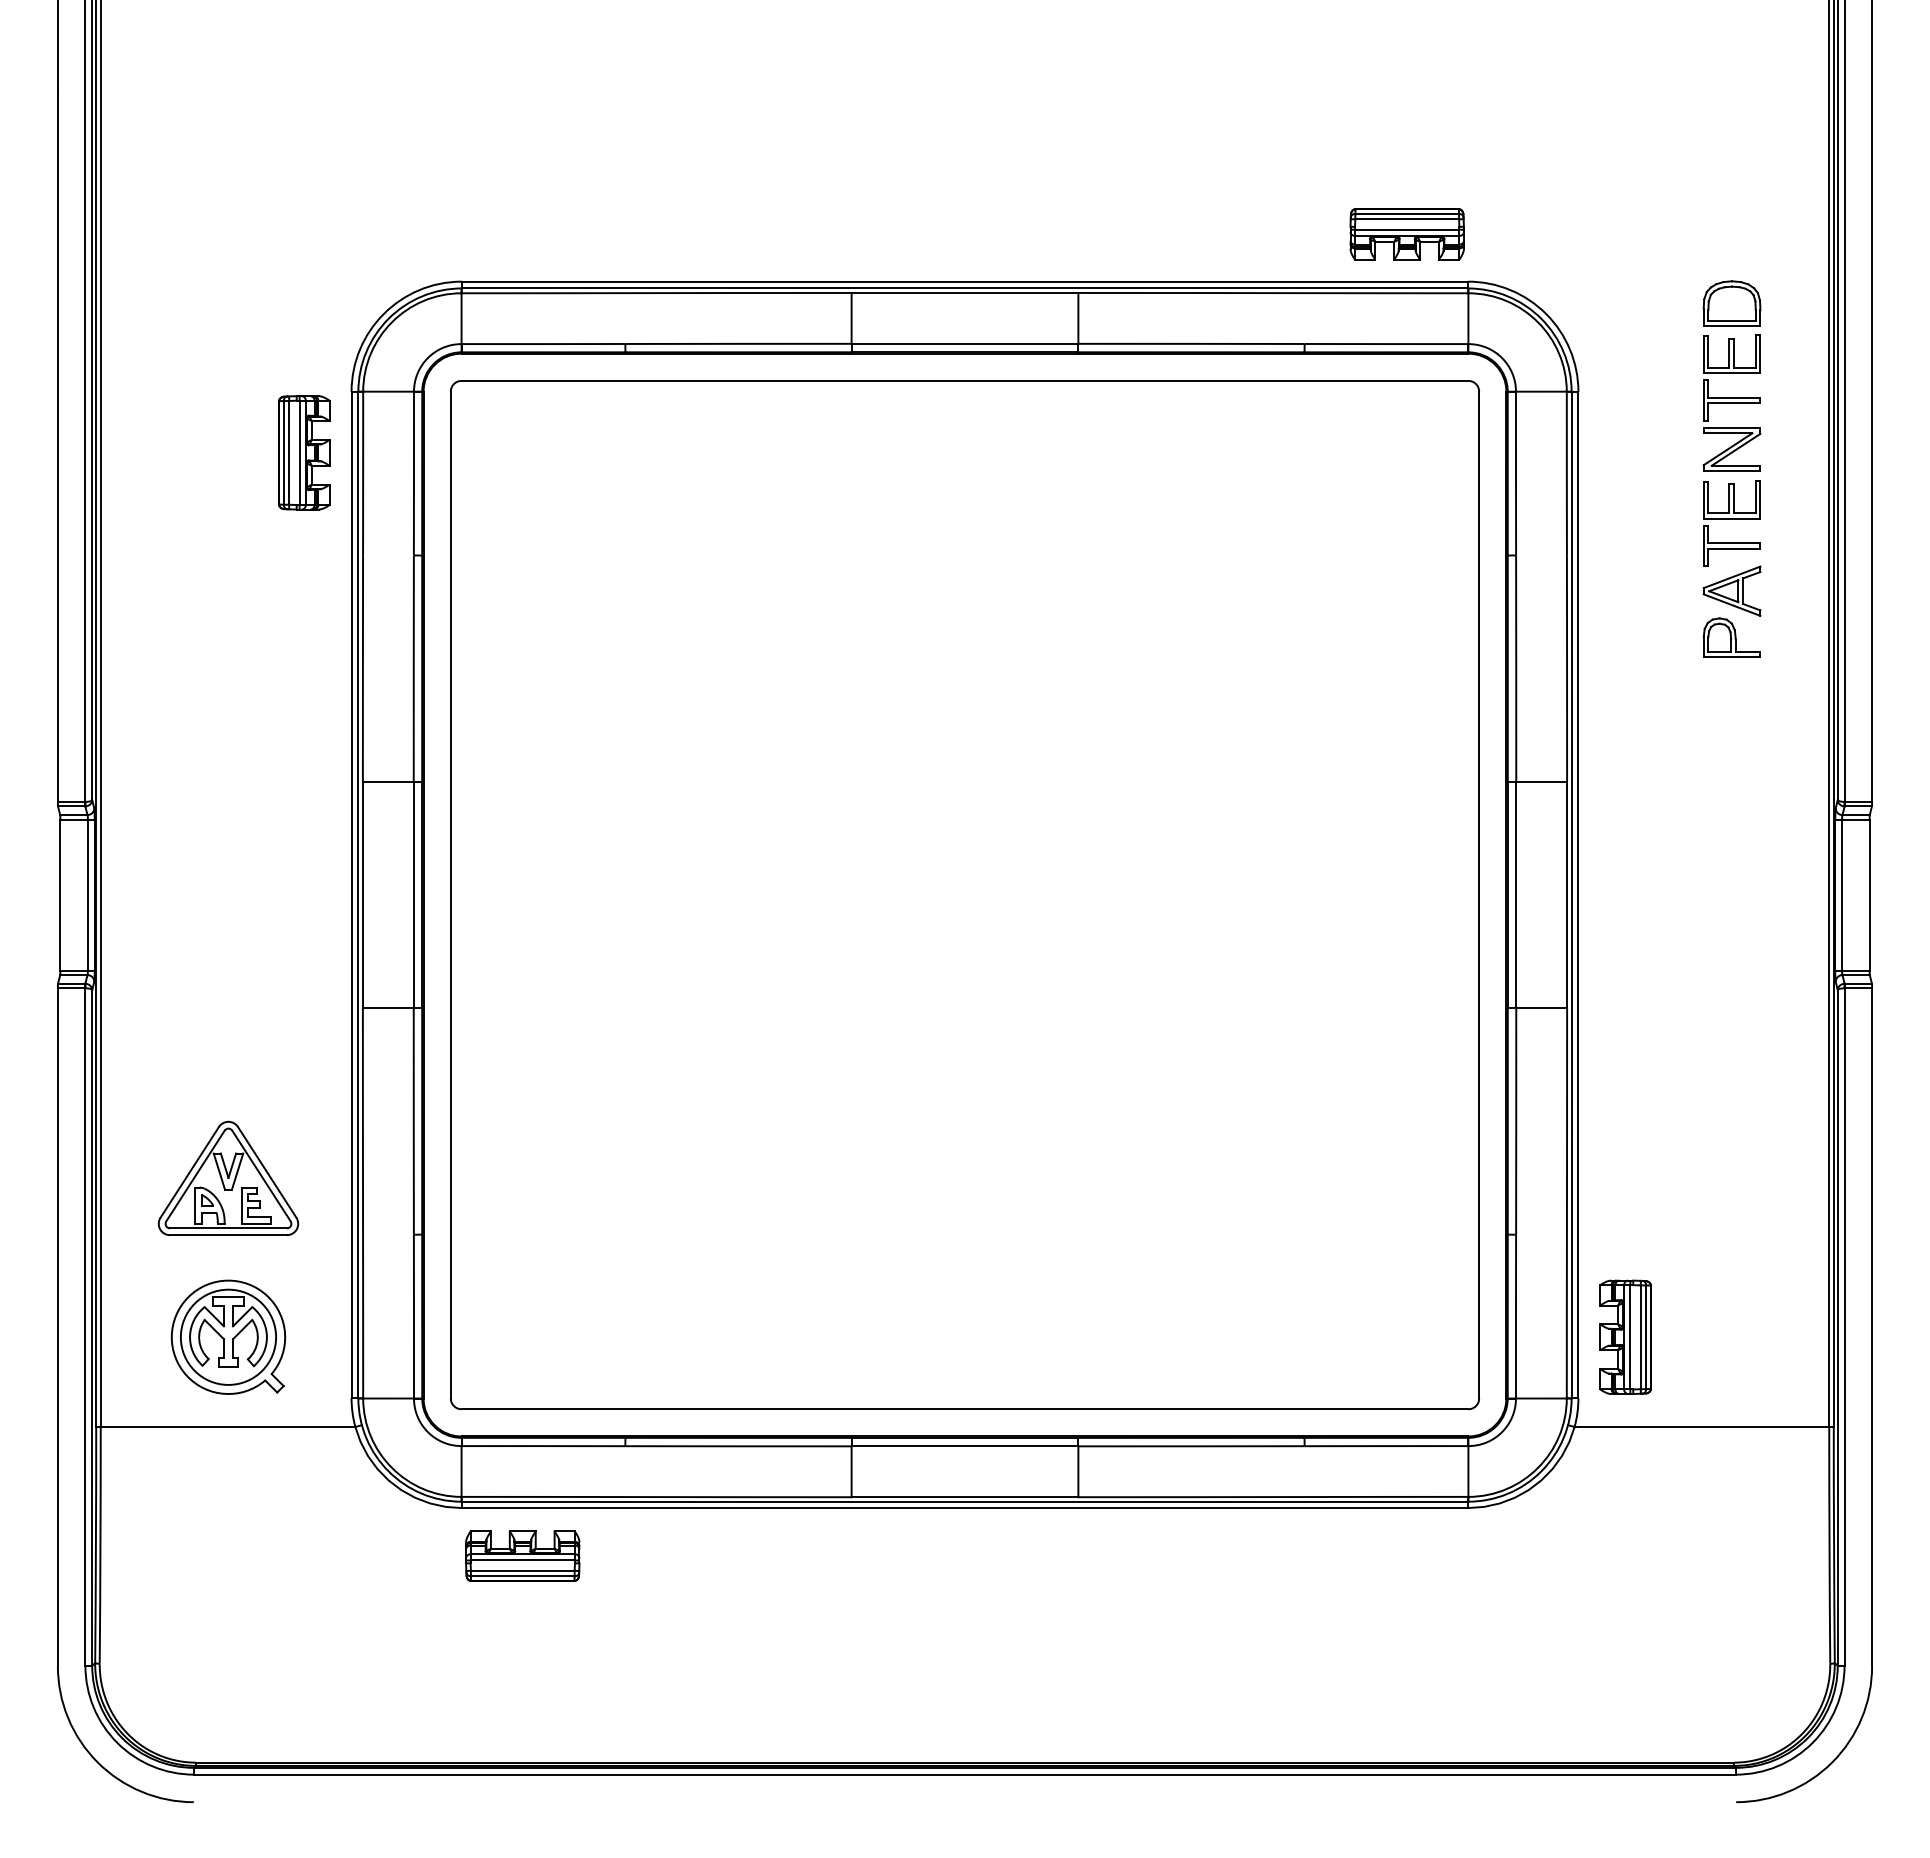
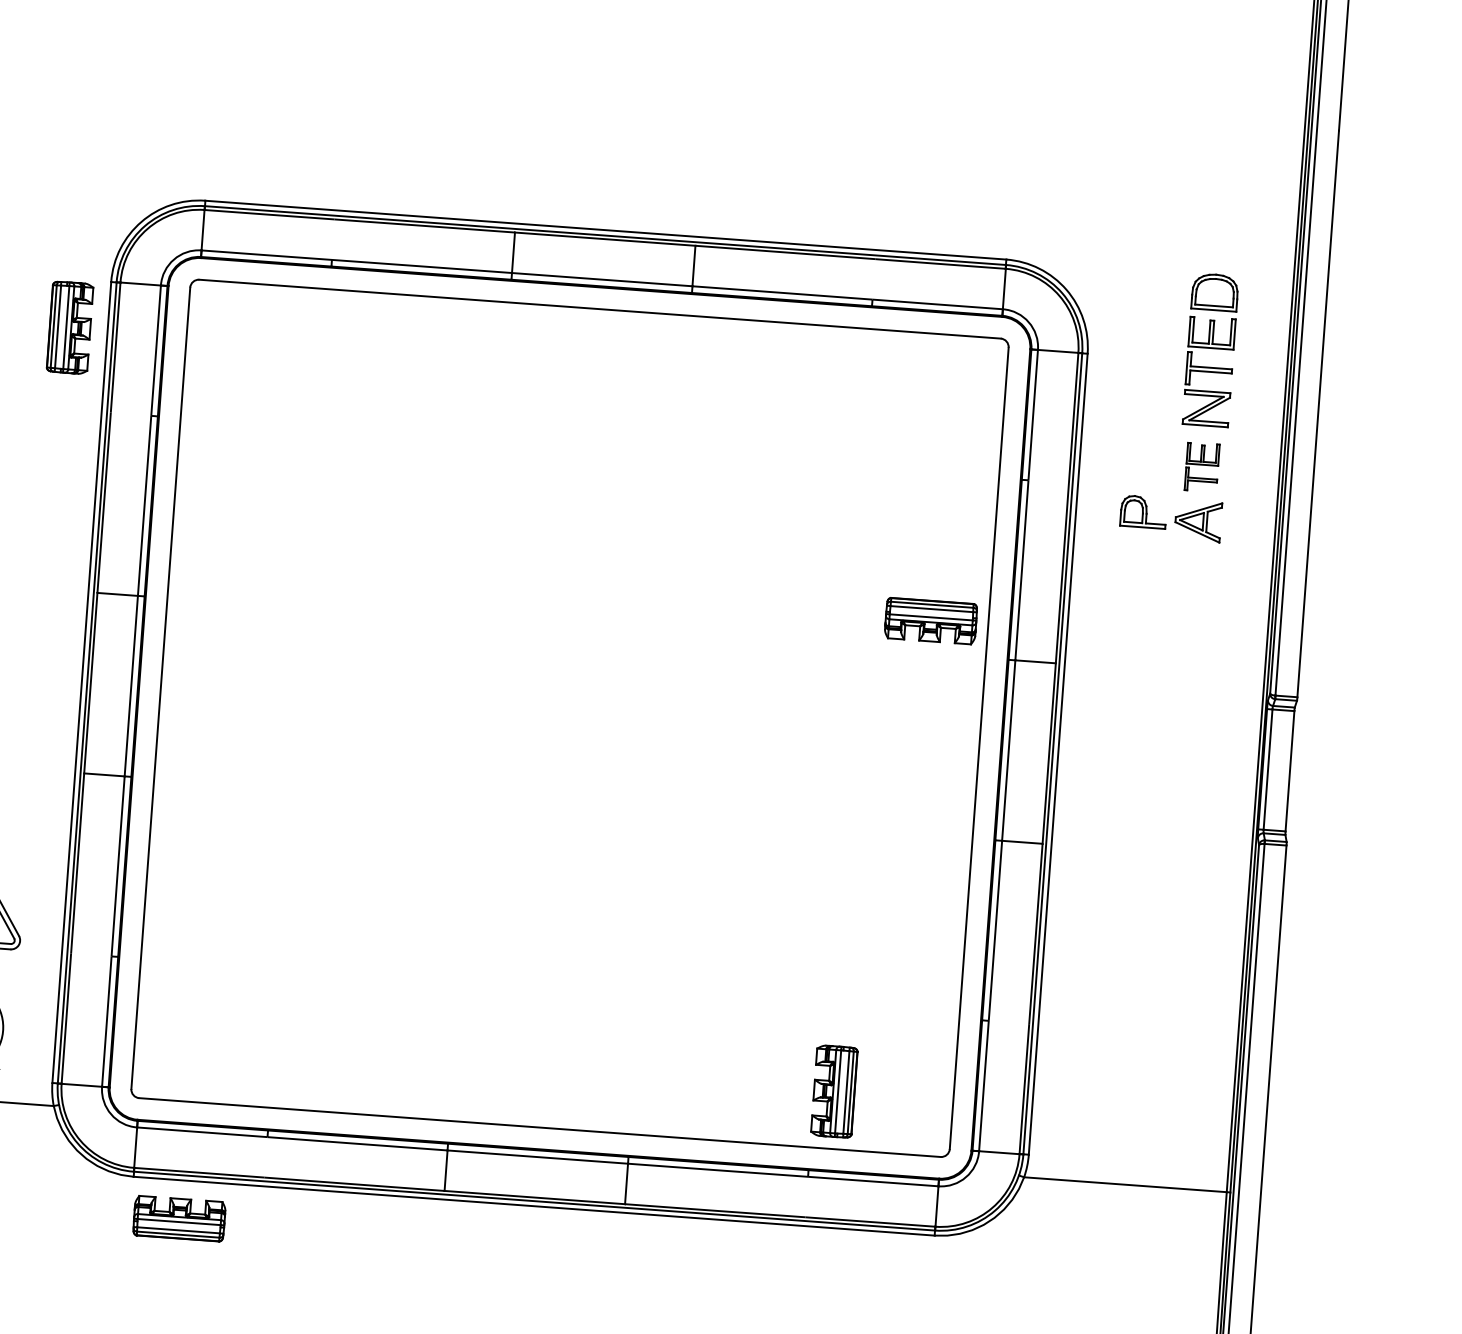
part: (1406, 234) -> (930, 621), moved
part: (1731, 523) -> (1201, 467), size x0.7
part: (1731, 637) -> (1143, 511), moved
part: (1625, 1336) -> (834, 1090), moved

